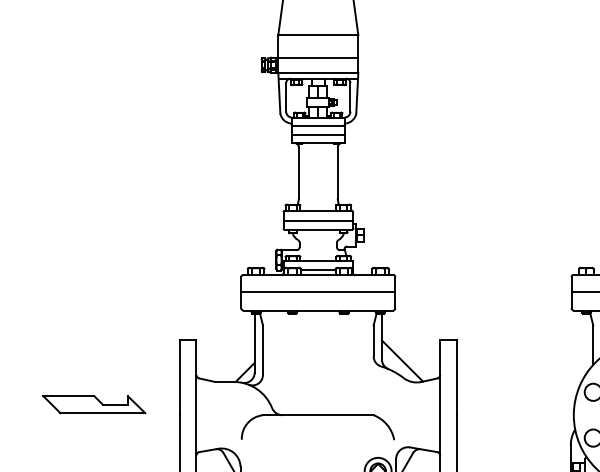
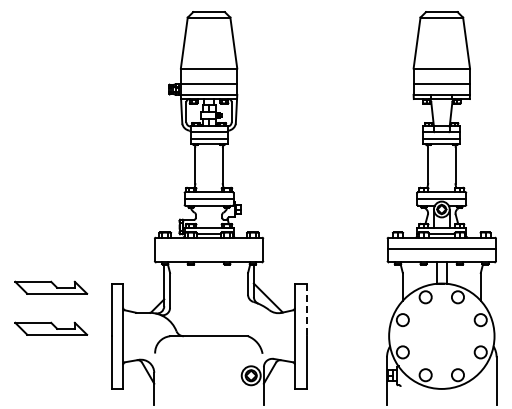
line: (317, 292) -> (208, 249), removed
part: (94, 346) -> (51, 287), added
line: (456, 378) -> (306, 310), solid -> dashed

